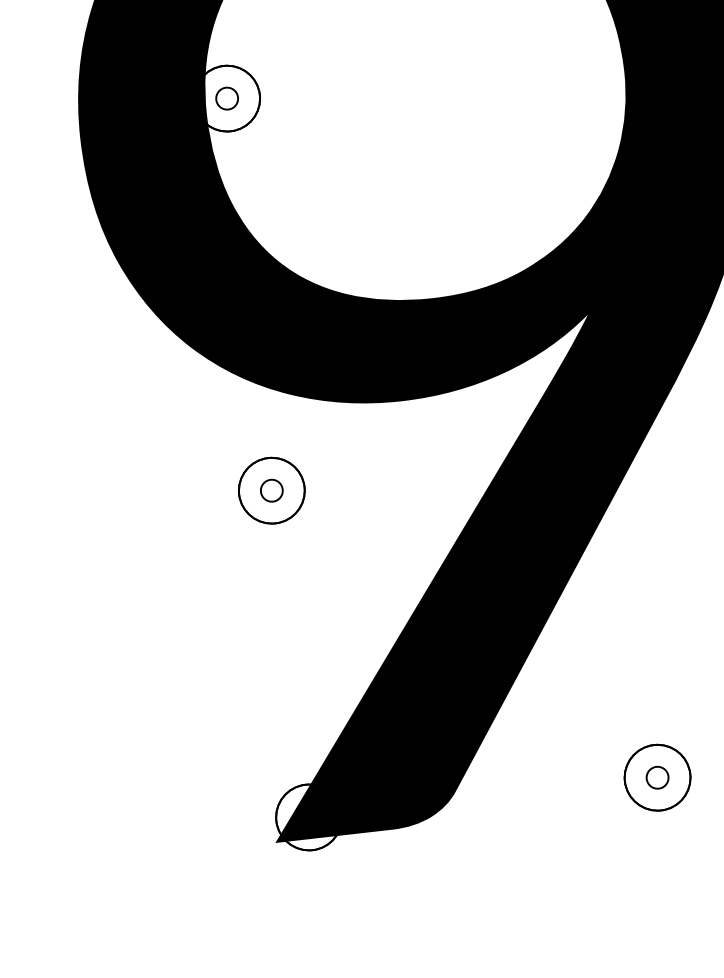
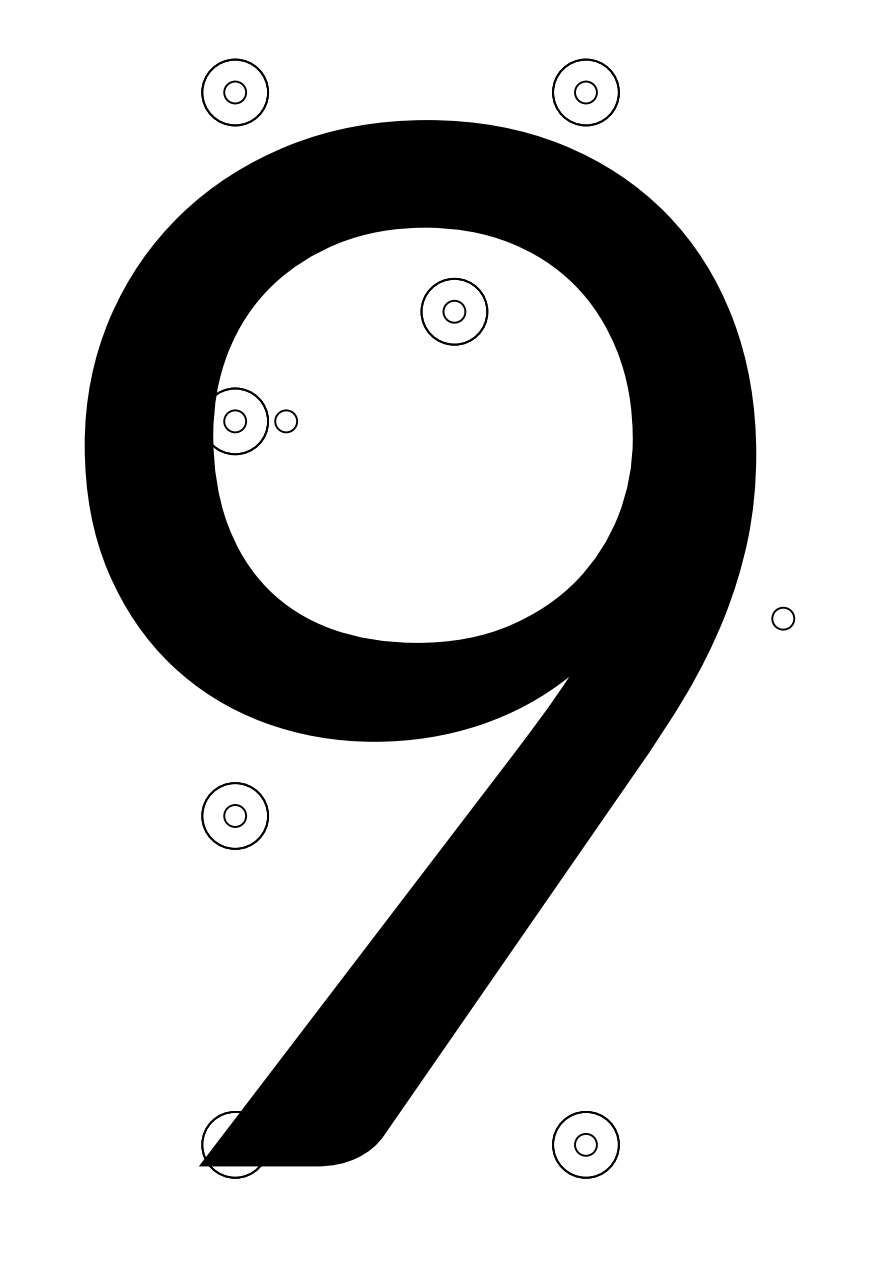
part: (277, 93) -> (285, 421), added

